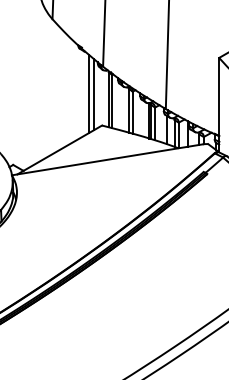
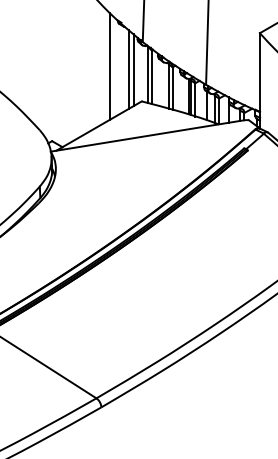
line: (70, 90) -> (109, 66), added

